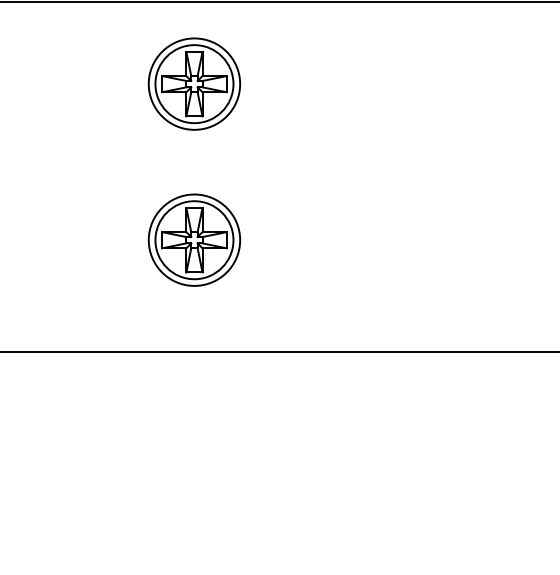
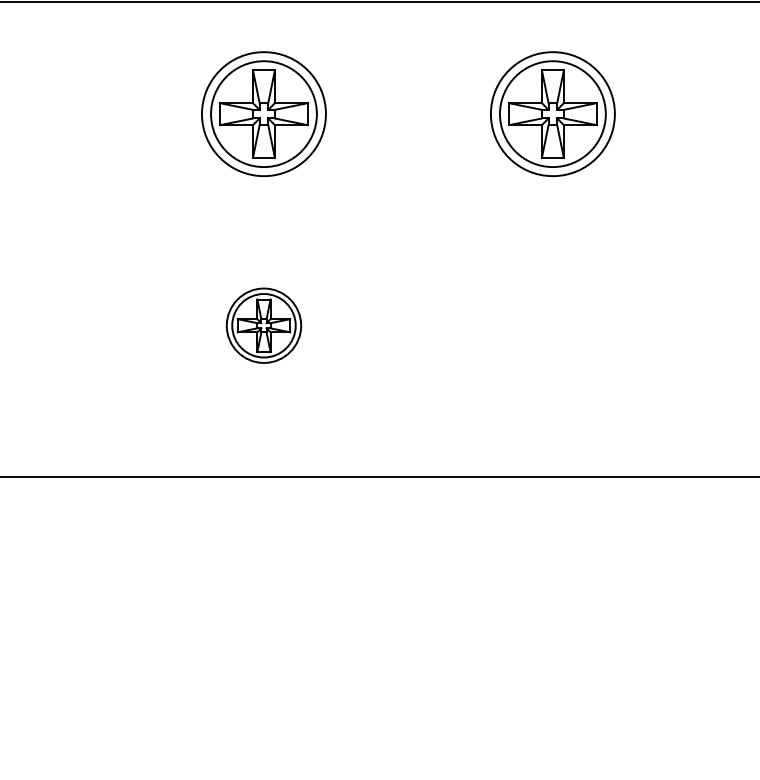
part: (407, 83) -> (552, 113), added
part: (194, 239) -> (264, 324), size x0.6

